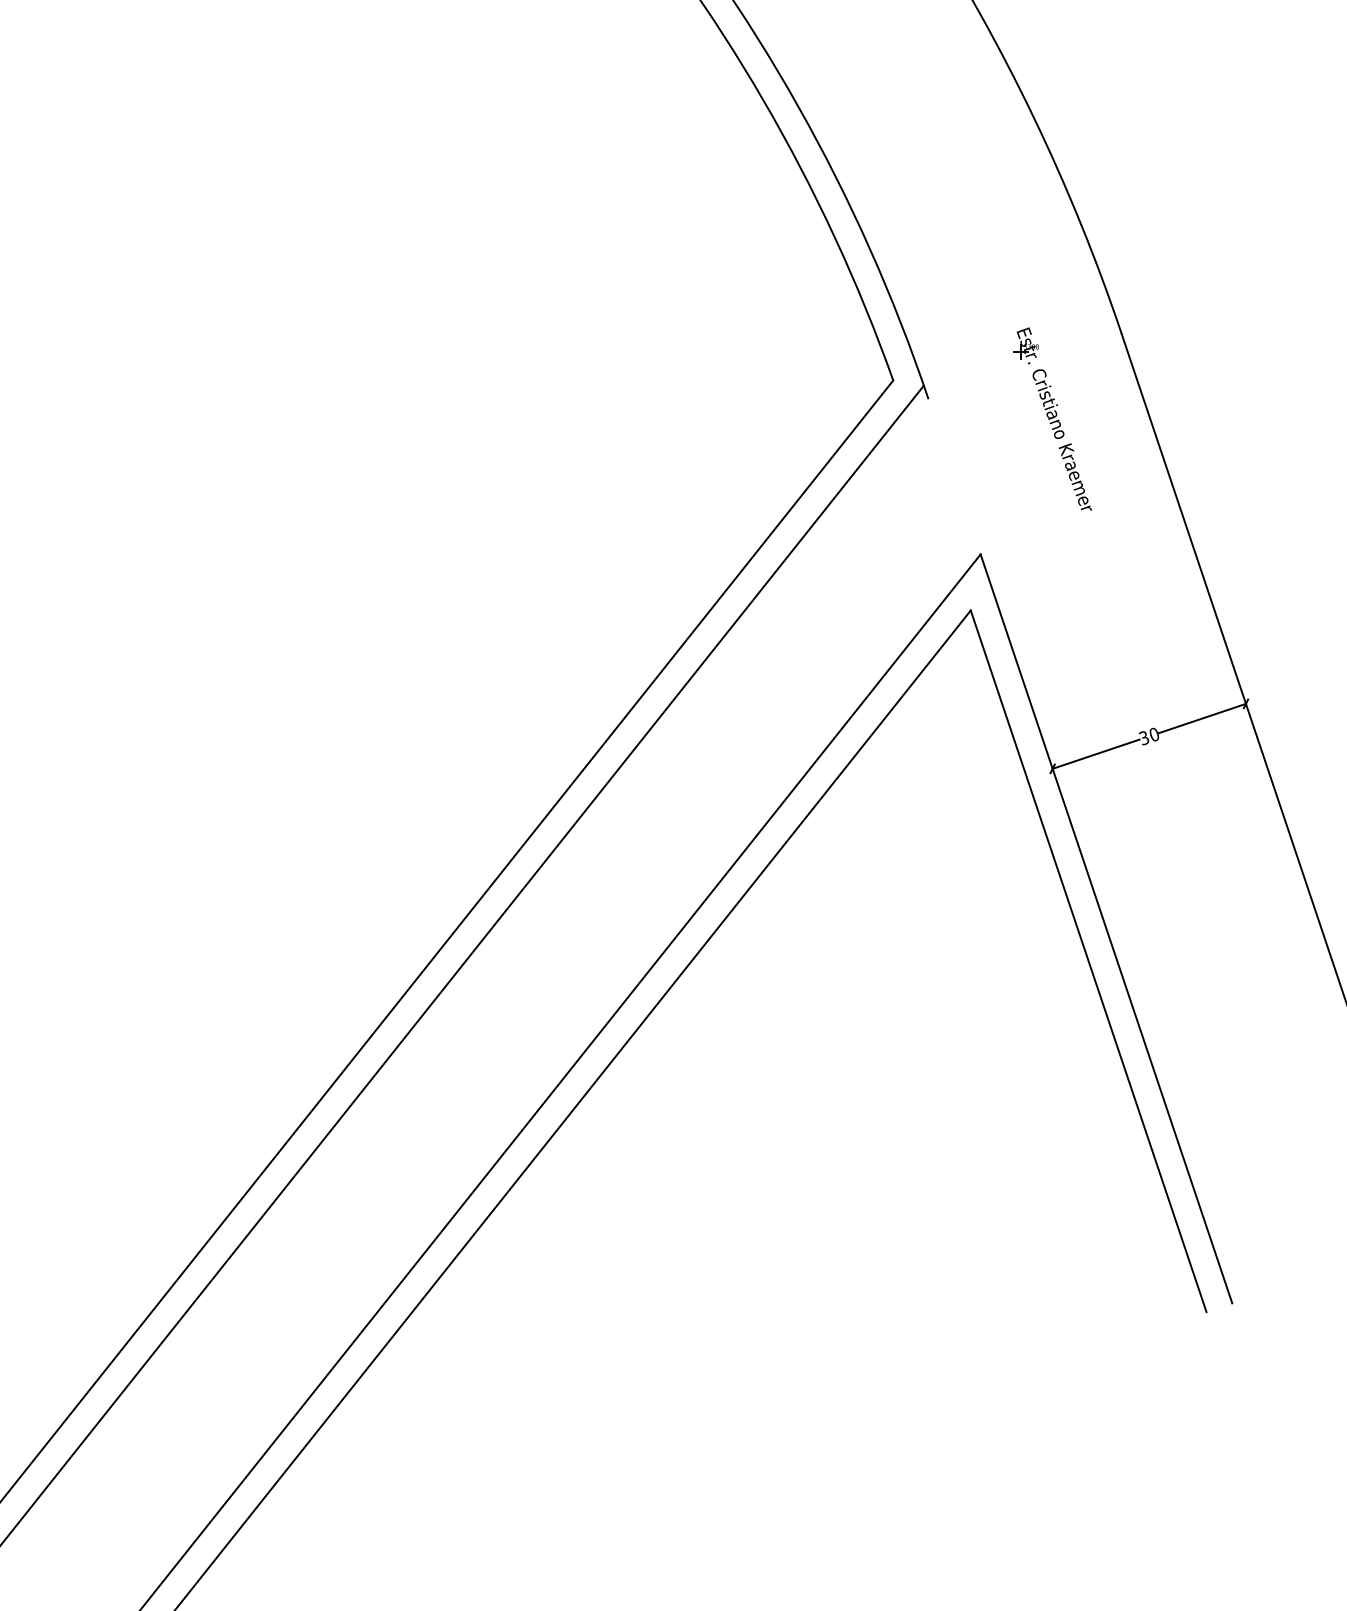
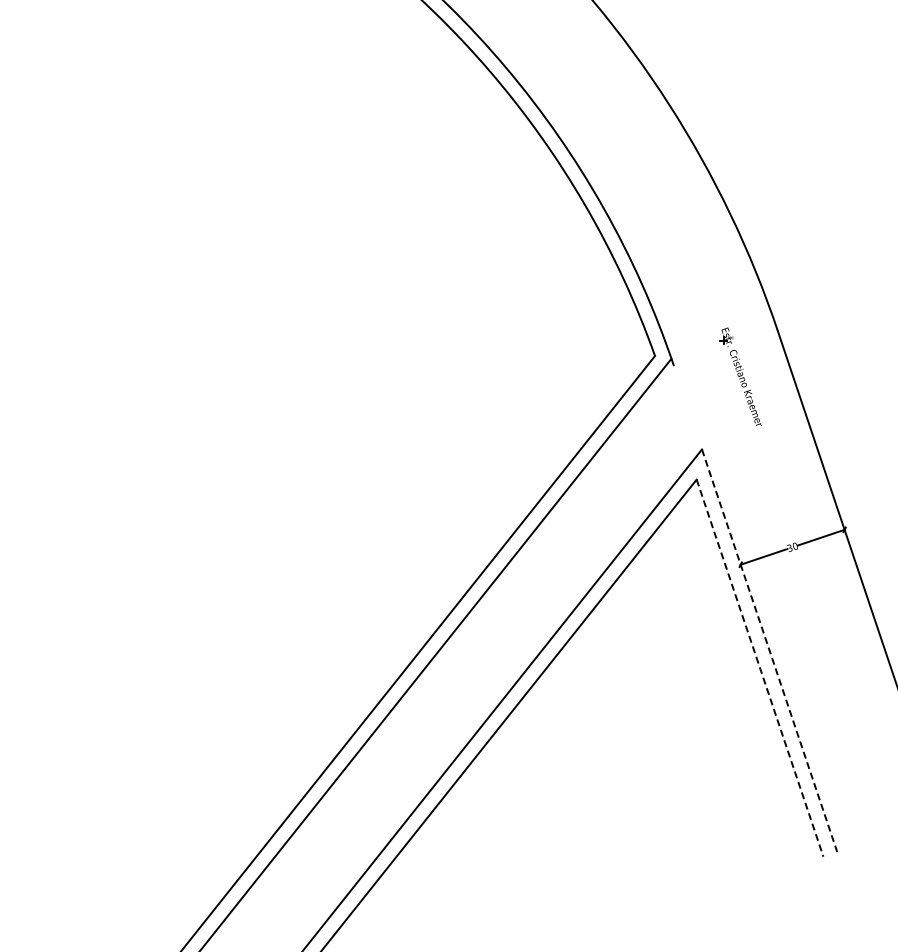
line: (1106, 930) -> (769, 651), solid -> dashed
line: (1089, 961) -> (760, 668), solid -> dashed

